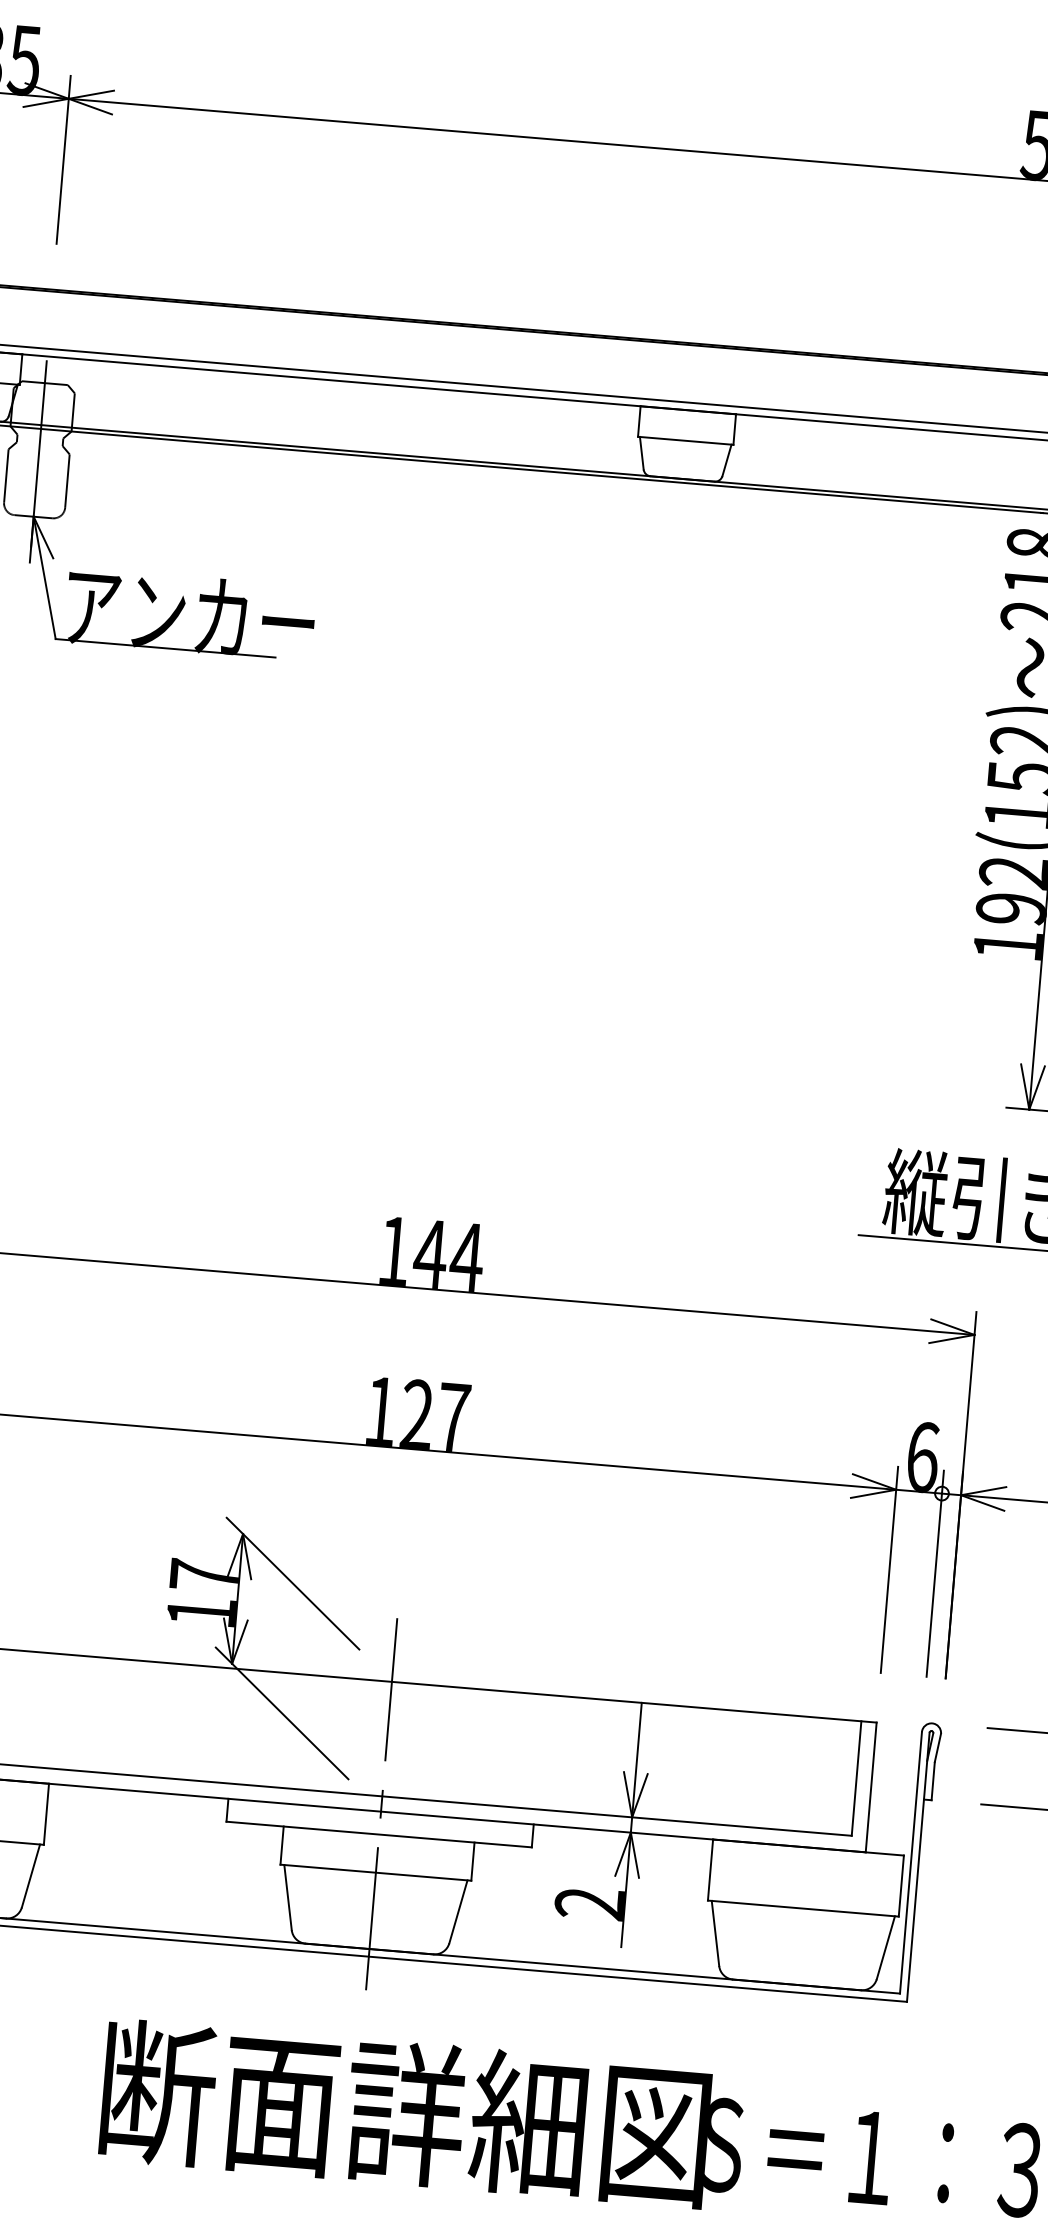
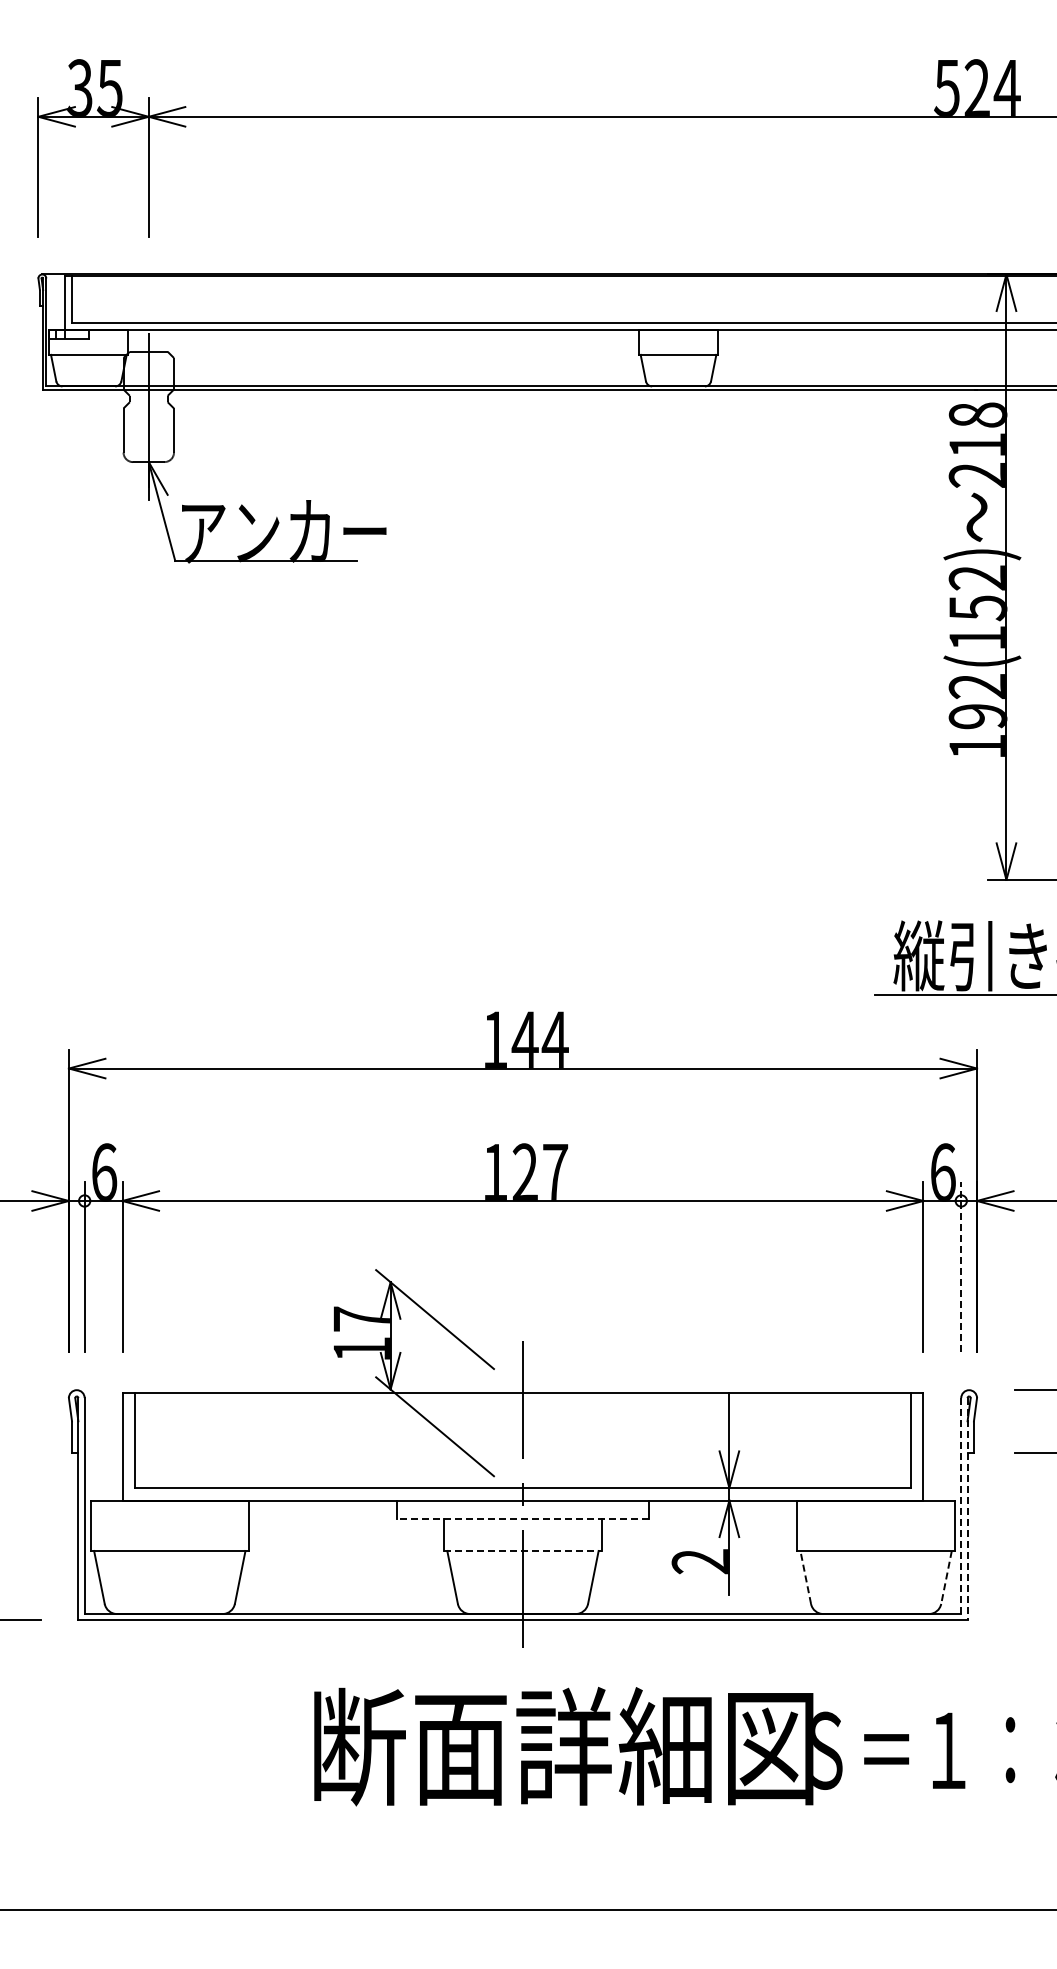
line: (935, 1572) -> (961, 1266), solid -> dashed
line: (378, 1834) -> (522, 1519), solid -> dashed
line: (911, 1863) -> (961, 1506), solid -> dashed
line: (918, 1867) -> (967, 1509), solid -> dashed
line: (375, 1872) -> (522, 1550), solid -> dashed
line: (715, 1933) -> (805, 1577), solid -> dashed
line: (885, 1947) -> (946, 1577), solid -> dashed

